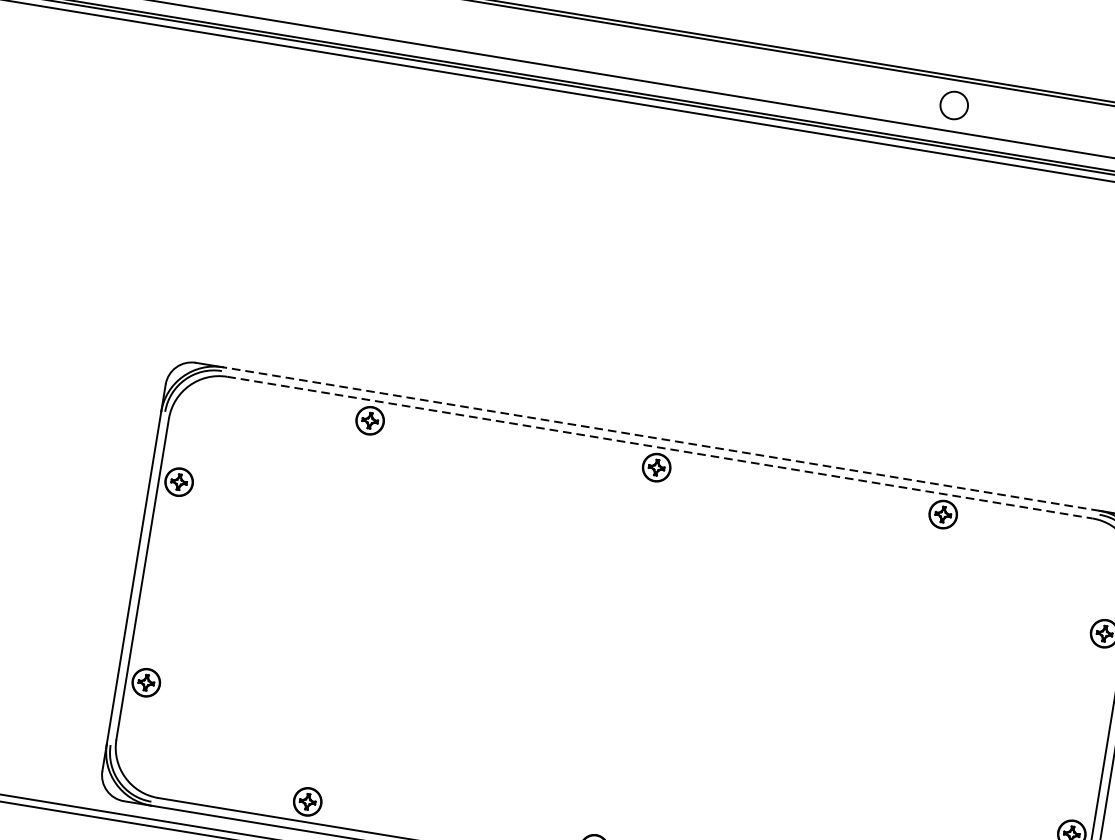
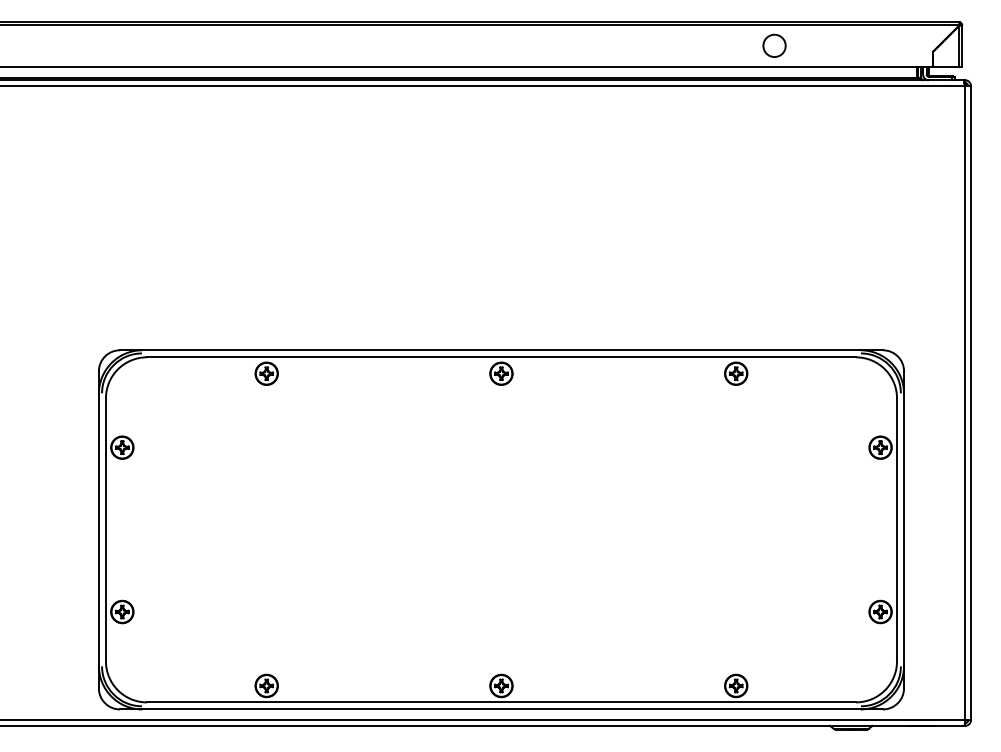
circle: (954, 105) -> (774, 45), moved
line: (660, 439) -> (500, 350), dashed -> solid
line: (659, 447) -> (501, 357), dashed -> solid

